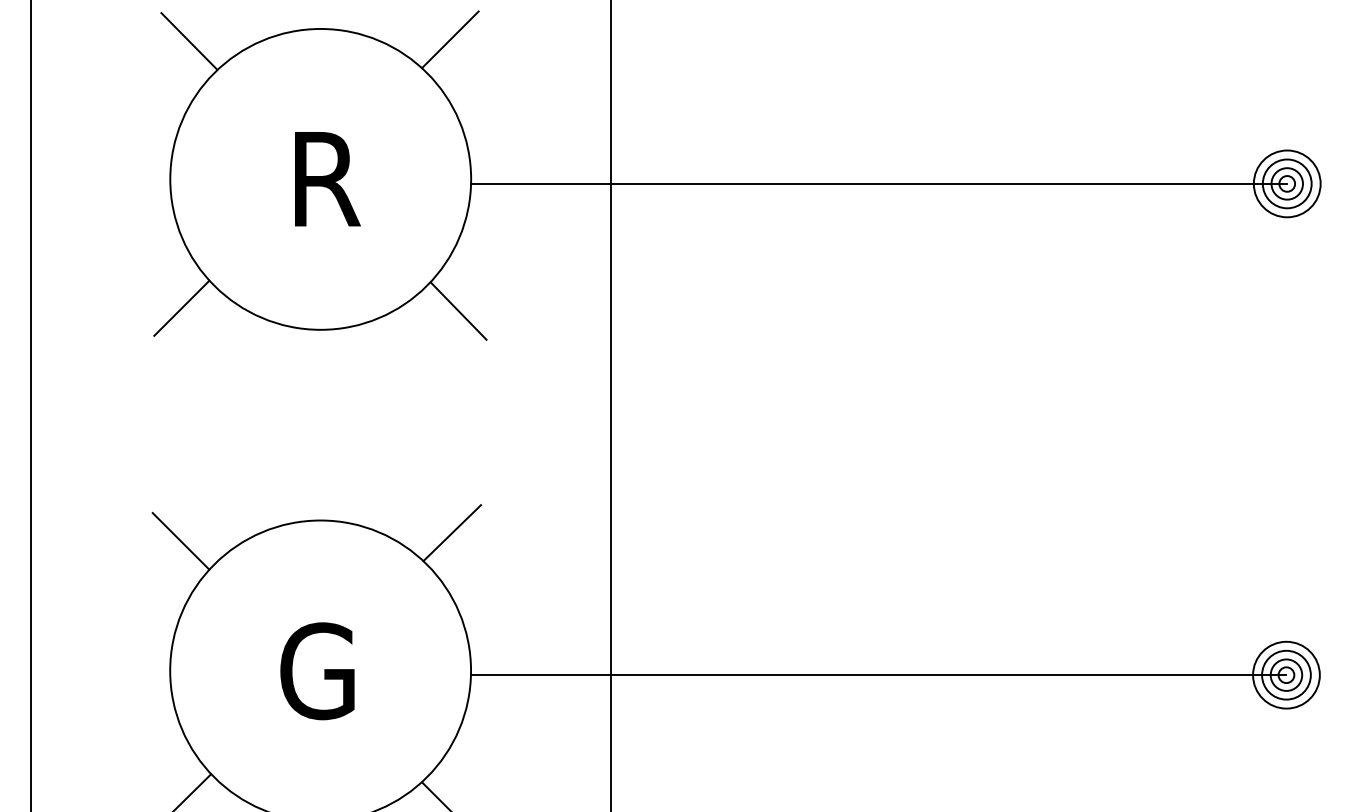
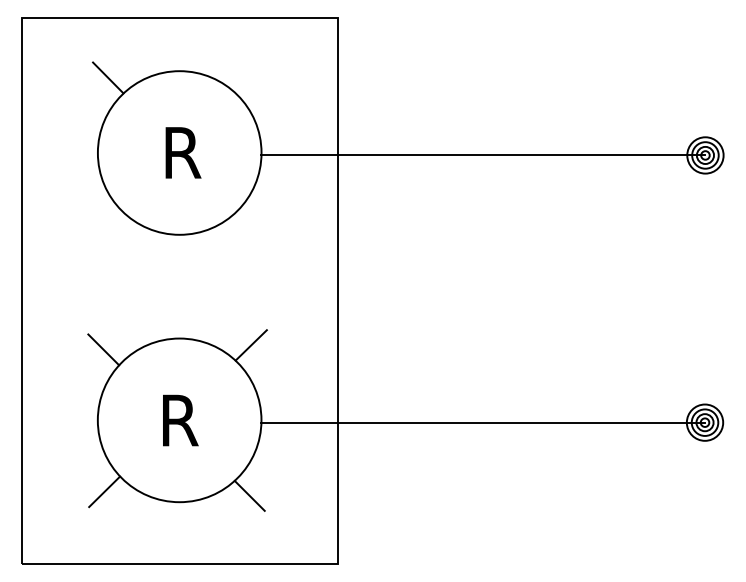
line: (449, 38) -> (249, 76), removed
line: (182, 309) -> (104, 223), removed
line: (458, 310) -> (254, 224), removed
text: (316, 671) -> (177, 420), G -> R

